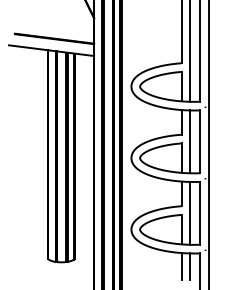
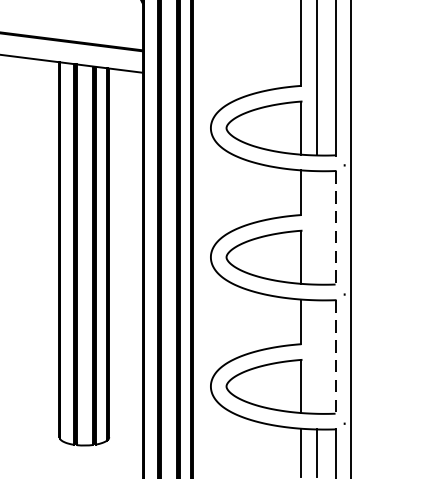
line: (190, 141) -> (317, 227), removed
line: (200, 142) -> (335, 229), solid -> dashed
line: (190, 212) -> (317, 355), removed
line: (200, 213) -> (335, 357), solid -> dashed

